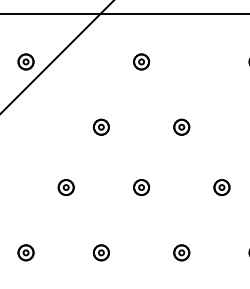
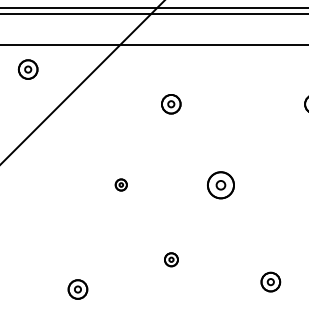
part: (25, 61) -> (27, 69), moved
part: (100, 126) -> (120, 184), size x0.6
part: (181, 126) -> (220, 184), size x1.4
part: (65, 187) -> (77, 289), moved
part: (141, 187) -> (171, 259), size x0.7
part: (221, 187) -> (270, 282), moved

